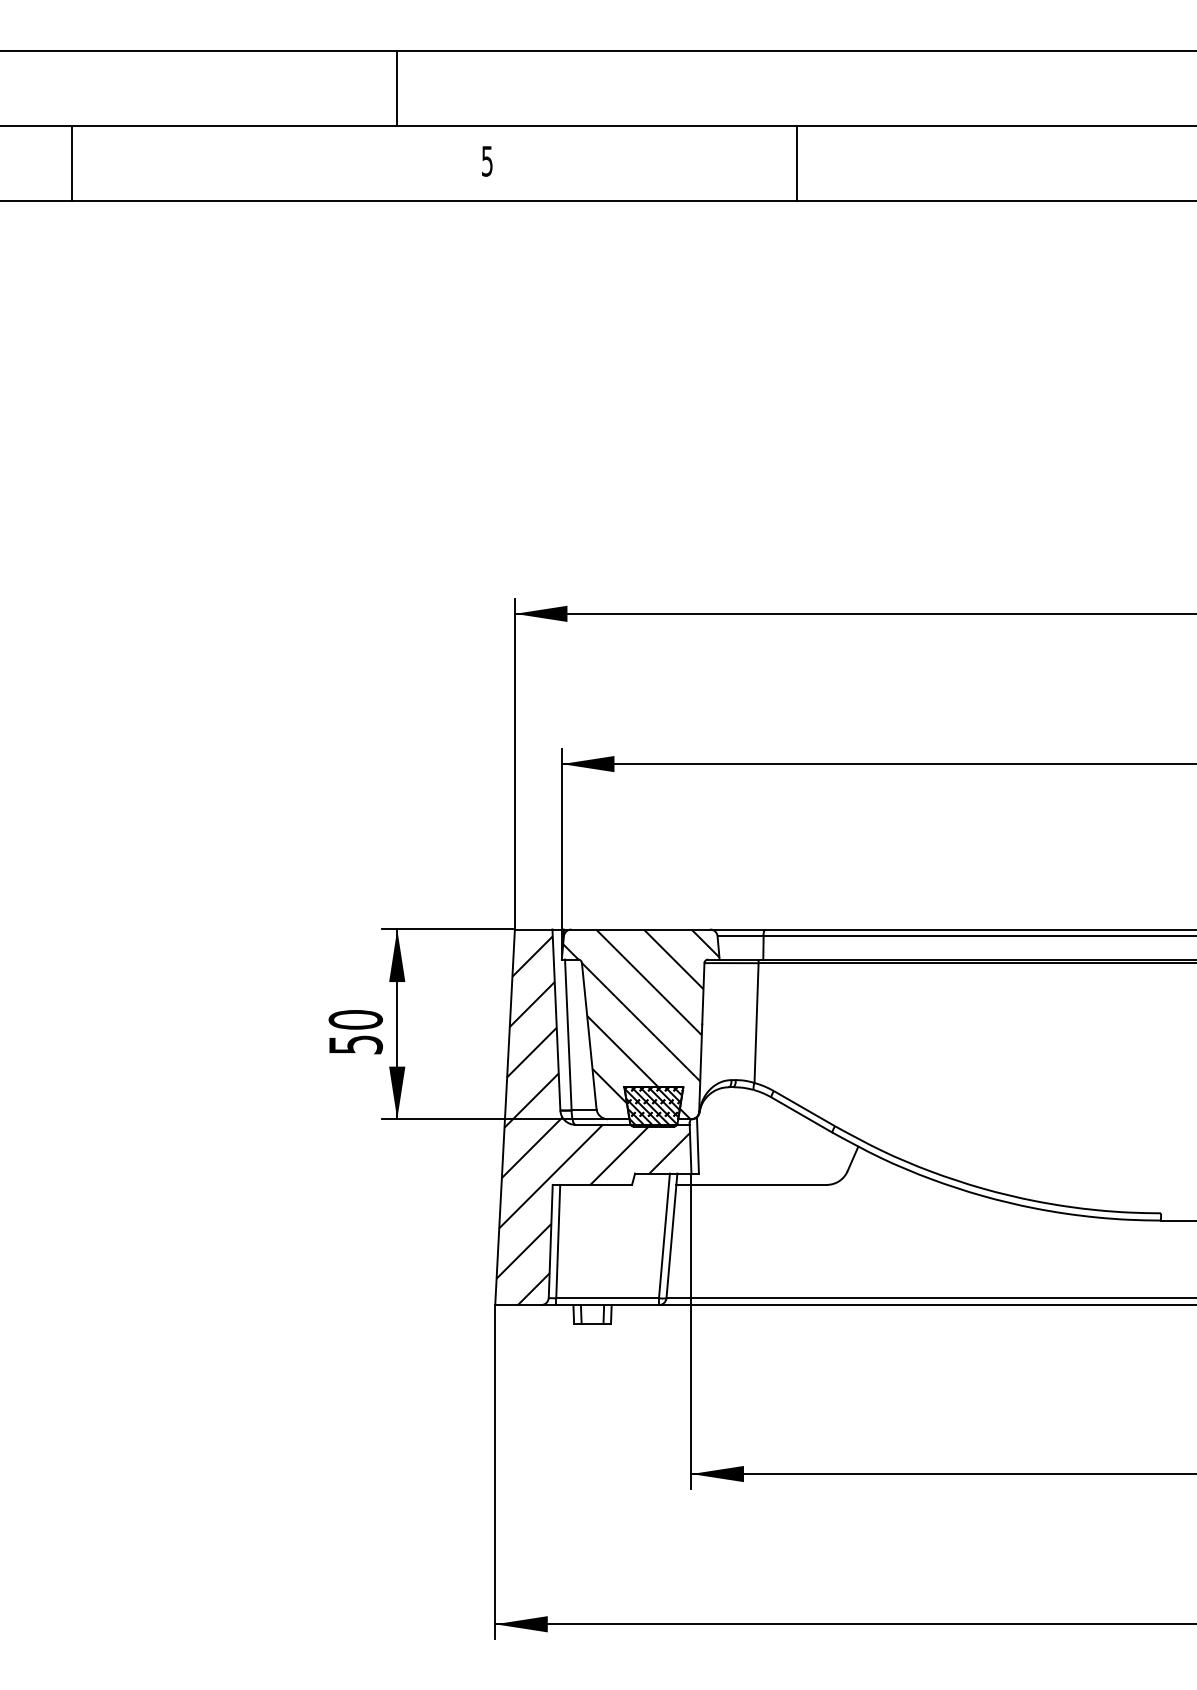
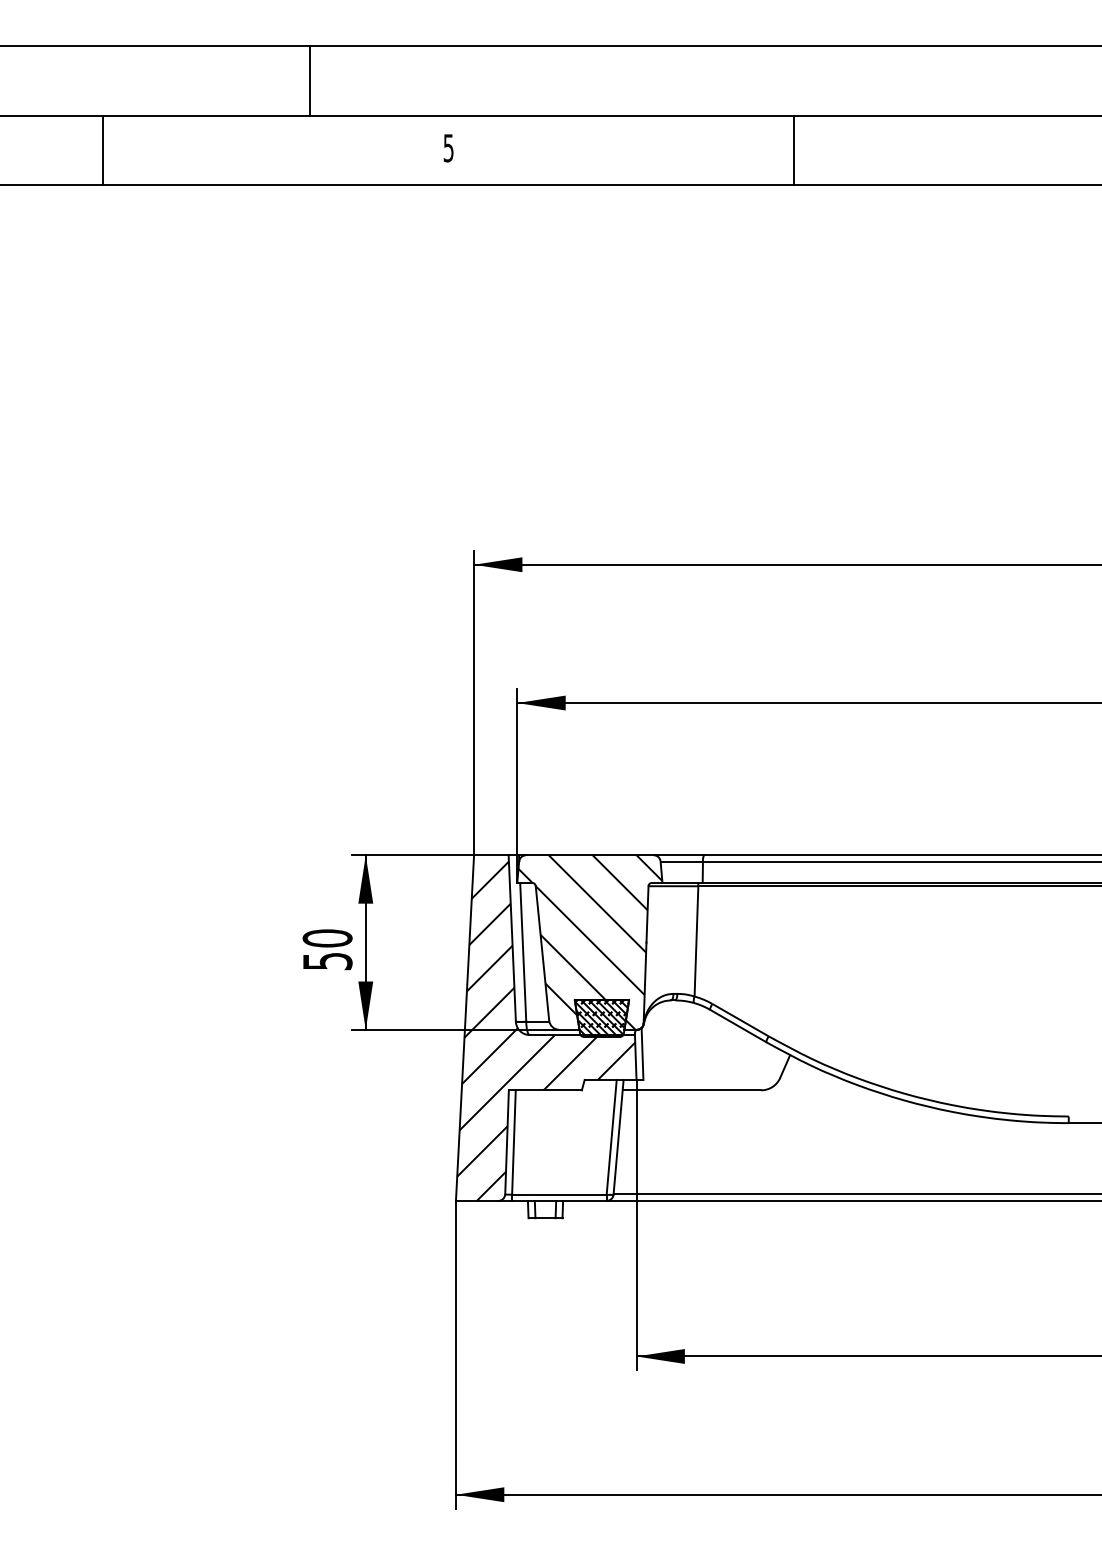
line: (396, 87) -> (309, 80), moved
line: (72, 162) -> (102, 149), moved
line: (797, 162) -> (793, 149), moved

